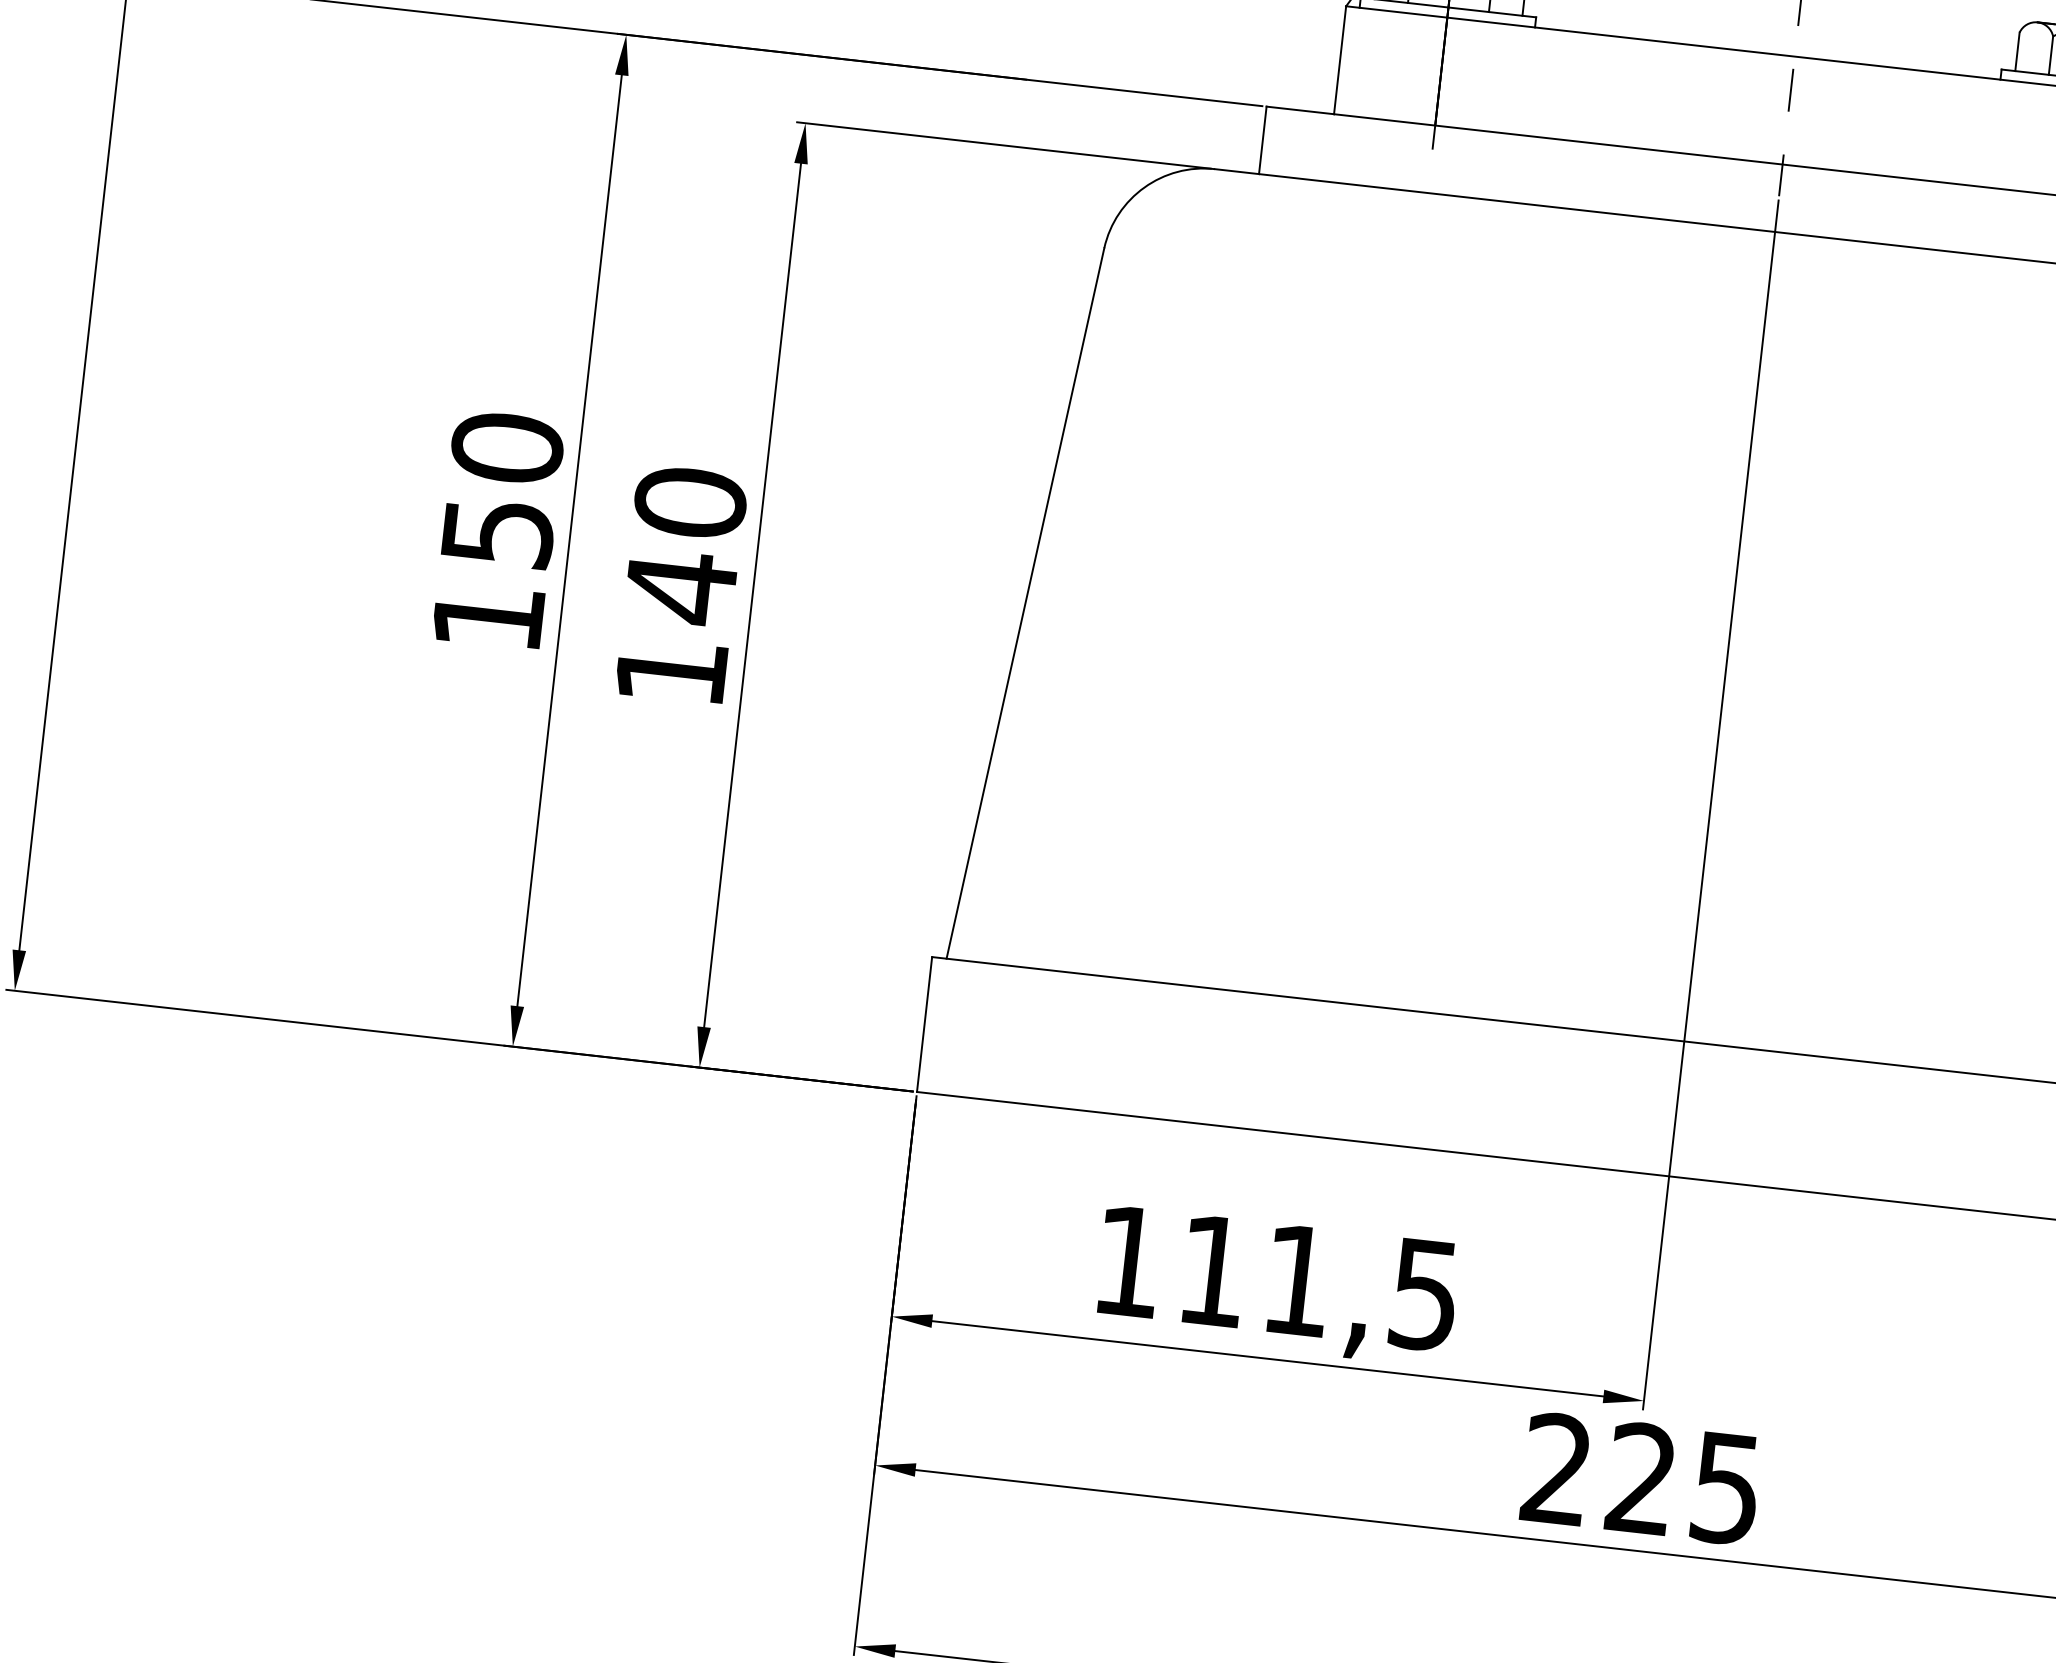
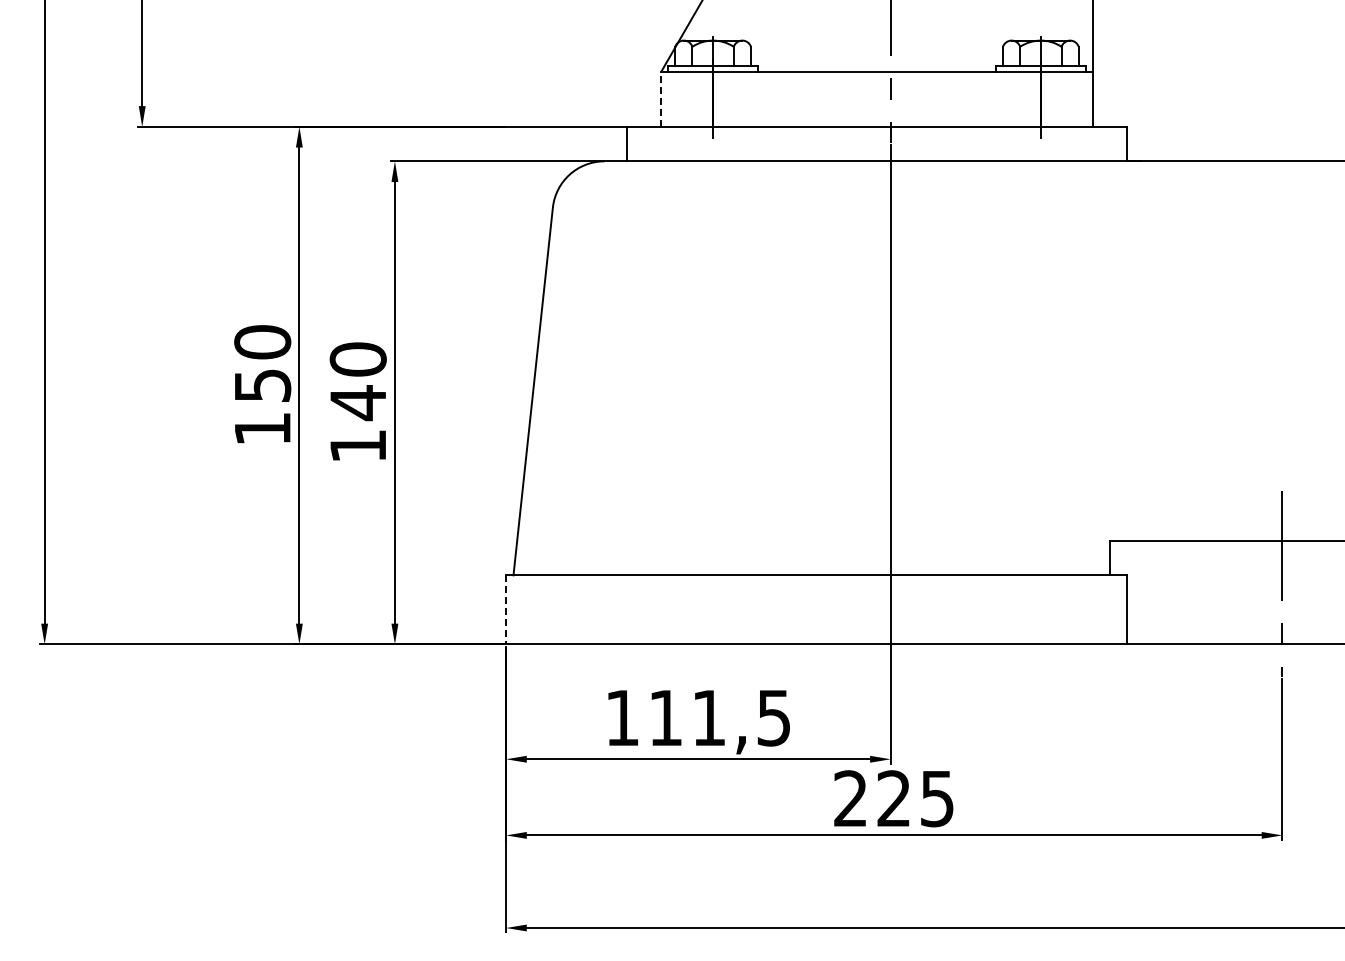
line: (1340, 60) -> (661, 99), solid -> dashed
line: (925, 1023) -> (506, 609), solid -> dashed

